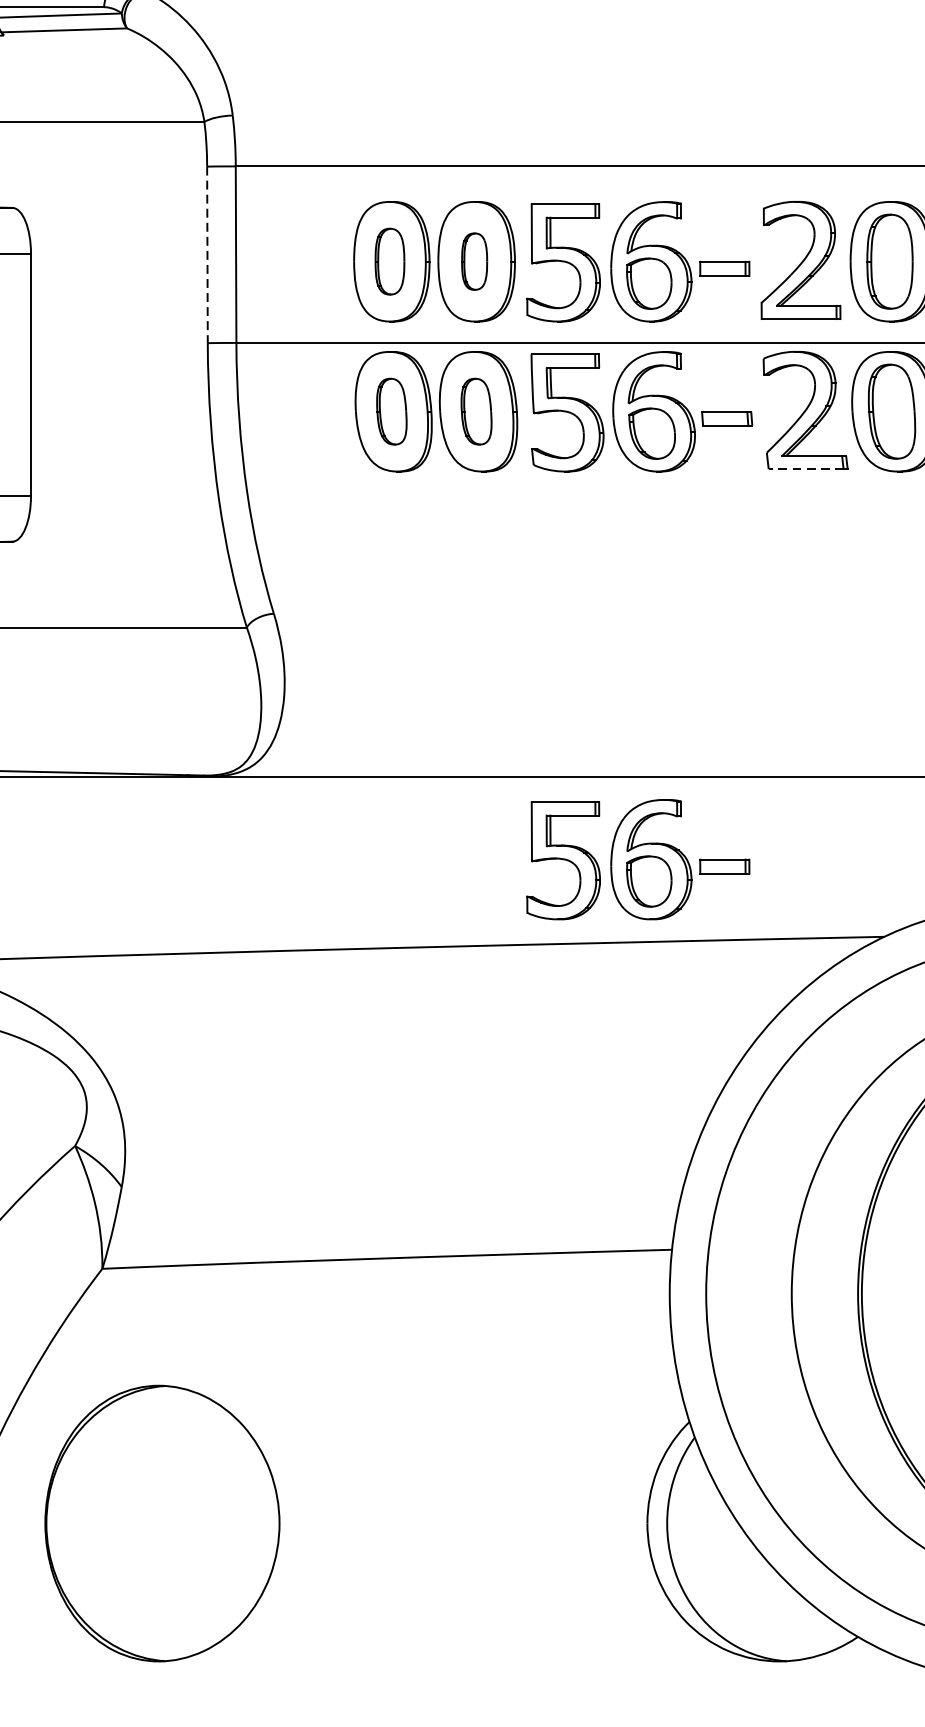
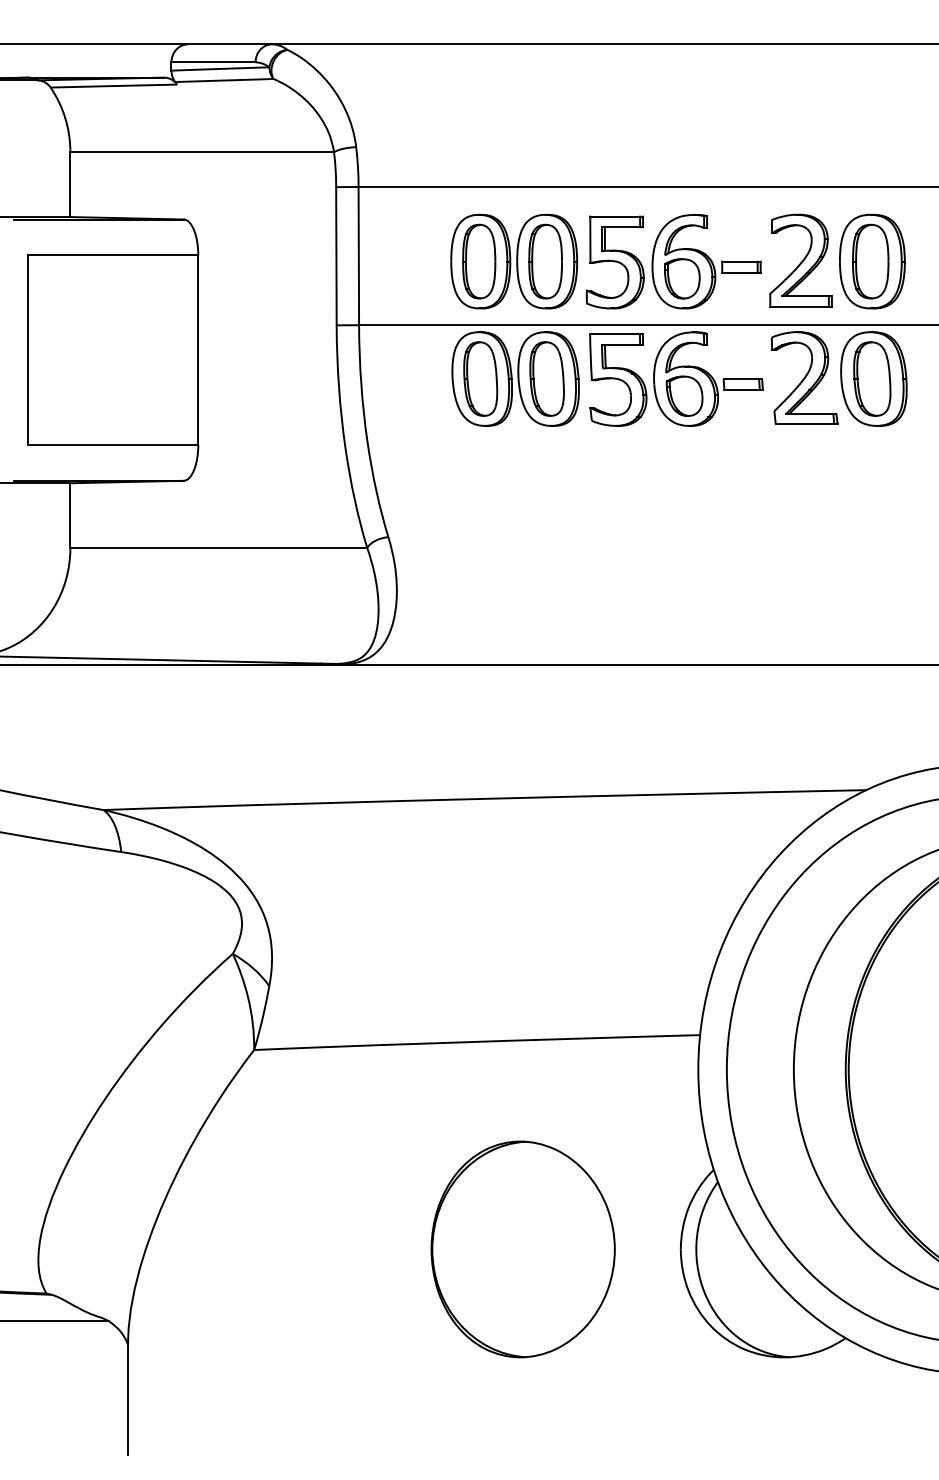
line: (207, 255) -> (336, 256), dashed -> solid
part: (390, 261) -> (479, 261), size x1.43
part: (474, 261) -> (545, 261), size x1.67
part: (391, 411) -> (480, 378), size x1.43
part: (475, 411) -> (546, 378), size x1.43
line: (805, 469) -> (804, 424), dashed -> solid
part: (638, 859) -> (673, 729), removed
part: (161, 1523) -> (522, 1249), moved

